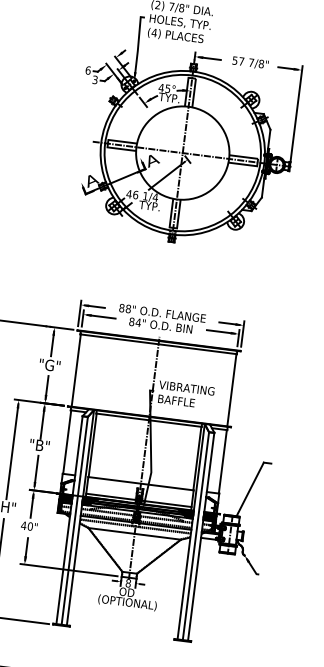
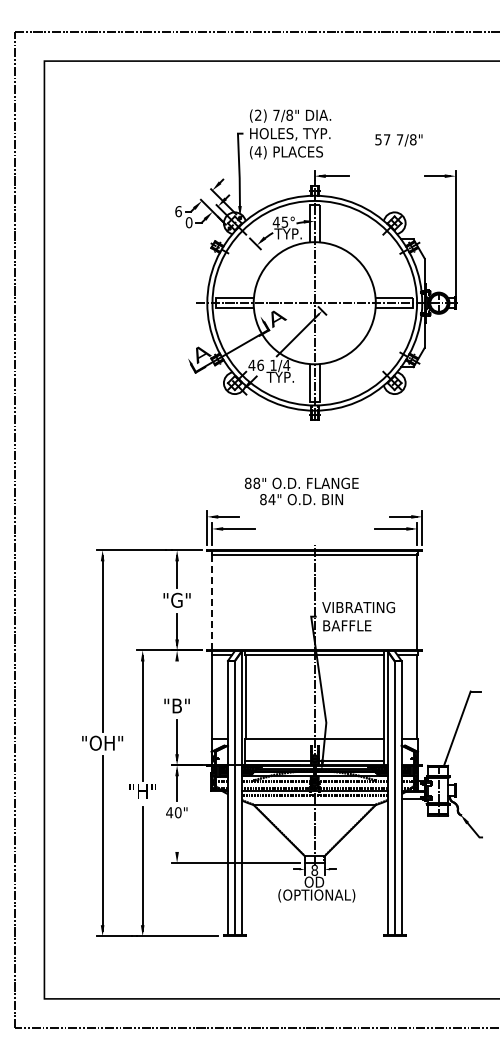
text: (250, 63) -> (398, 140), moved
text: (94, 79) -> (188, 222), 3 -> 0
text: (161, 319) -> (301, 491), moved
line: (76, 370) -> (212, 602), solid -> dashed
line: (42, 423) -> (177, 676), removed
line: (26, 549) -> (177, 842), removed

